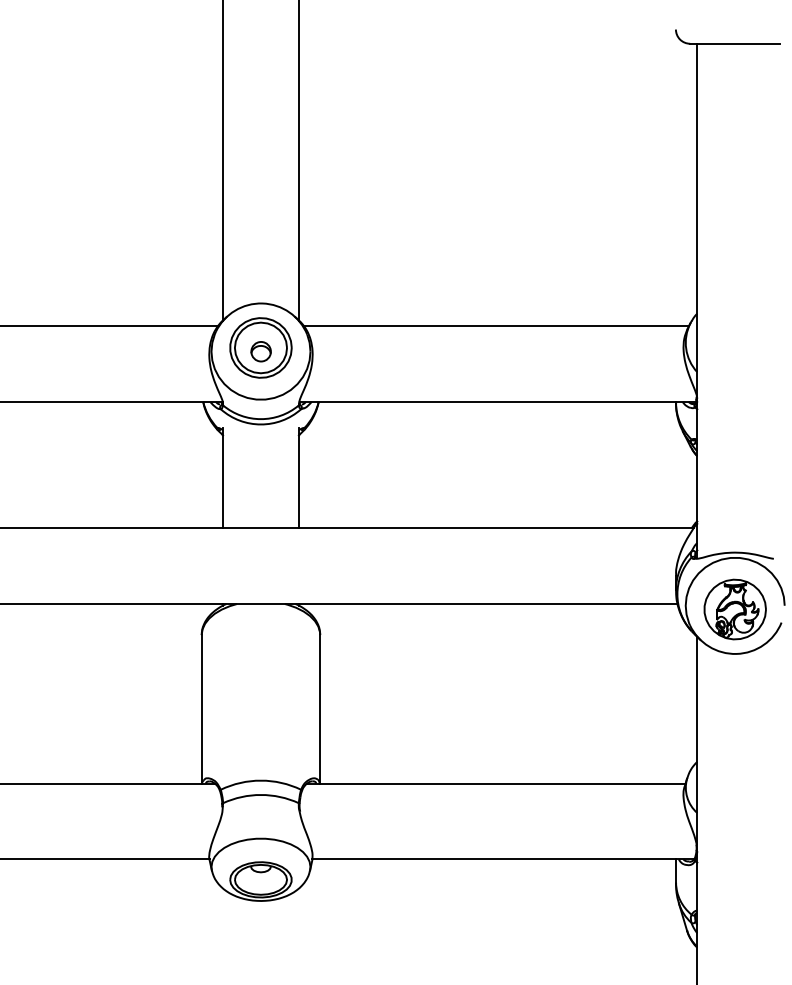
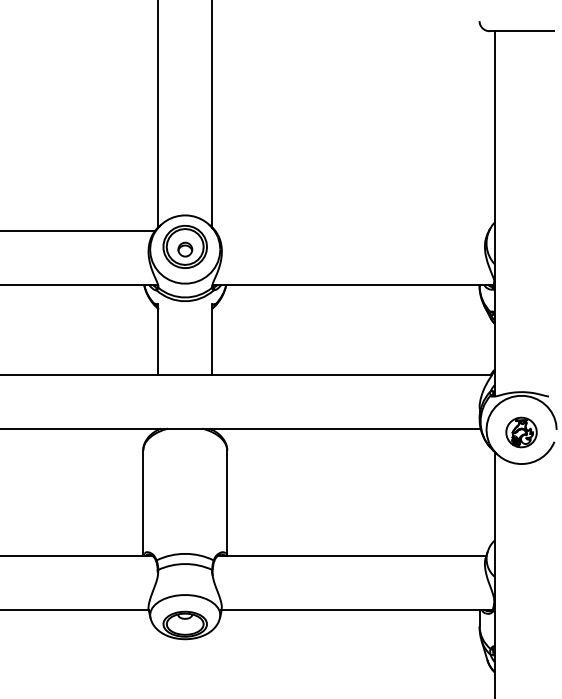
line: (496, 326) -> (352, 231), removed
part: (734, 609) -> (521, 432), size x0.7

